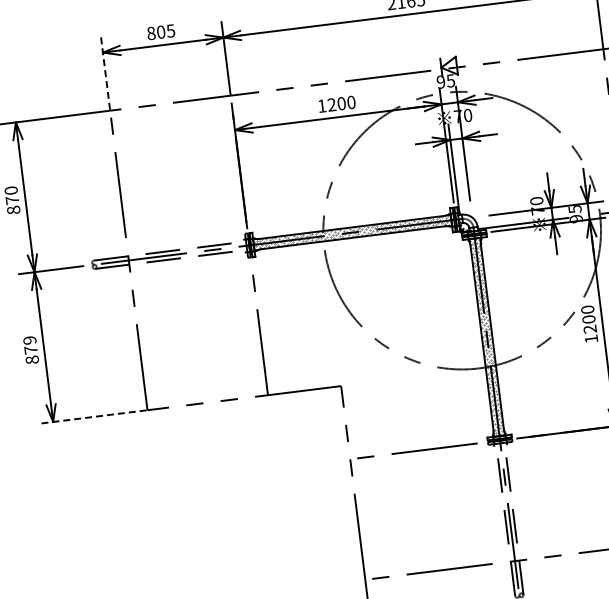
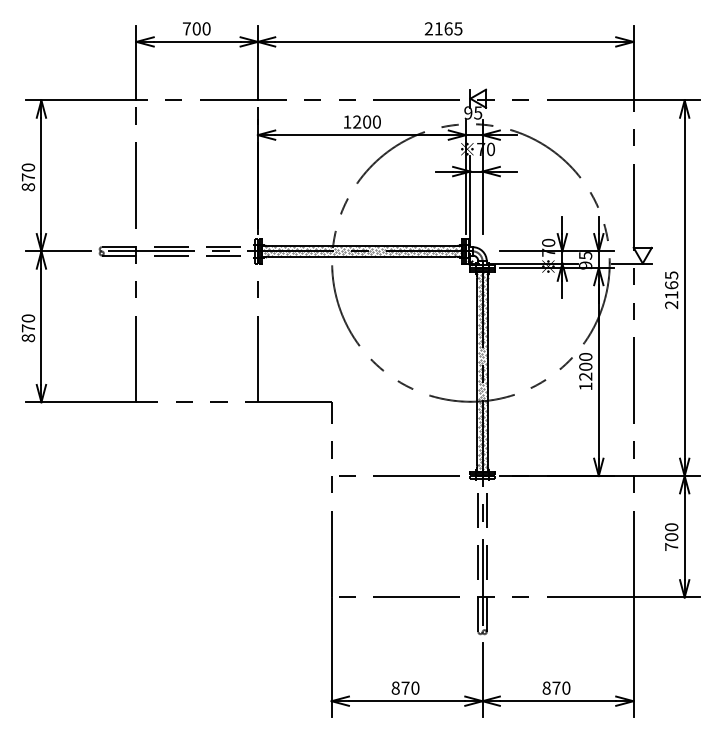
text: (160, 31) -> (196, 28), 805 -> 700
line: (105, 73) -> (136, 62), dashed -> solid
text: (29, 340) -> (28, 318), 879 -> 870
line: (91, 417) -> (80, 402), dashed -> solid

